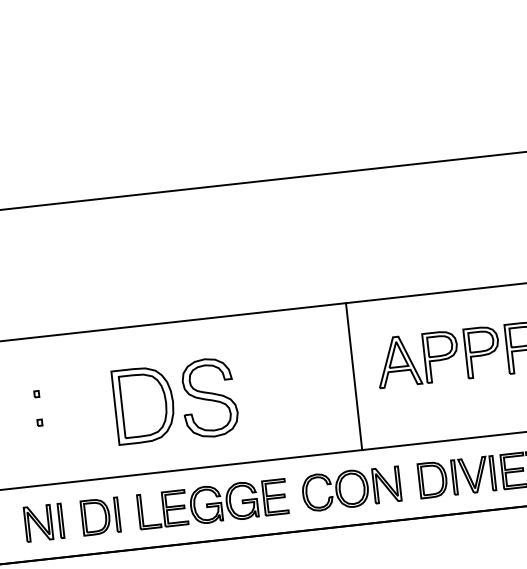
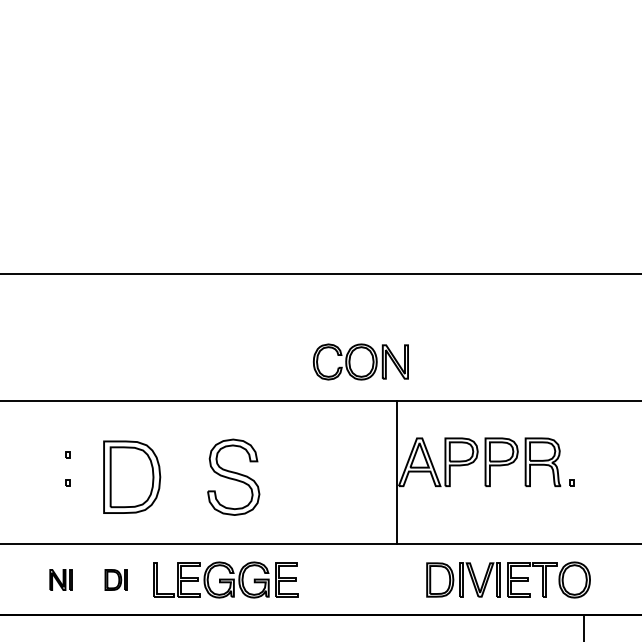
line: (354, 375) -> (397, 471), moved
part: (144, 404) -> (132, 476), moved
part: (351, 488) -> (360, 361), moved
part: (99, 516) -> (115, 579), size x0.6
part: (43, 522) -> (60, 579), size x0.6

